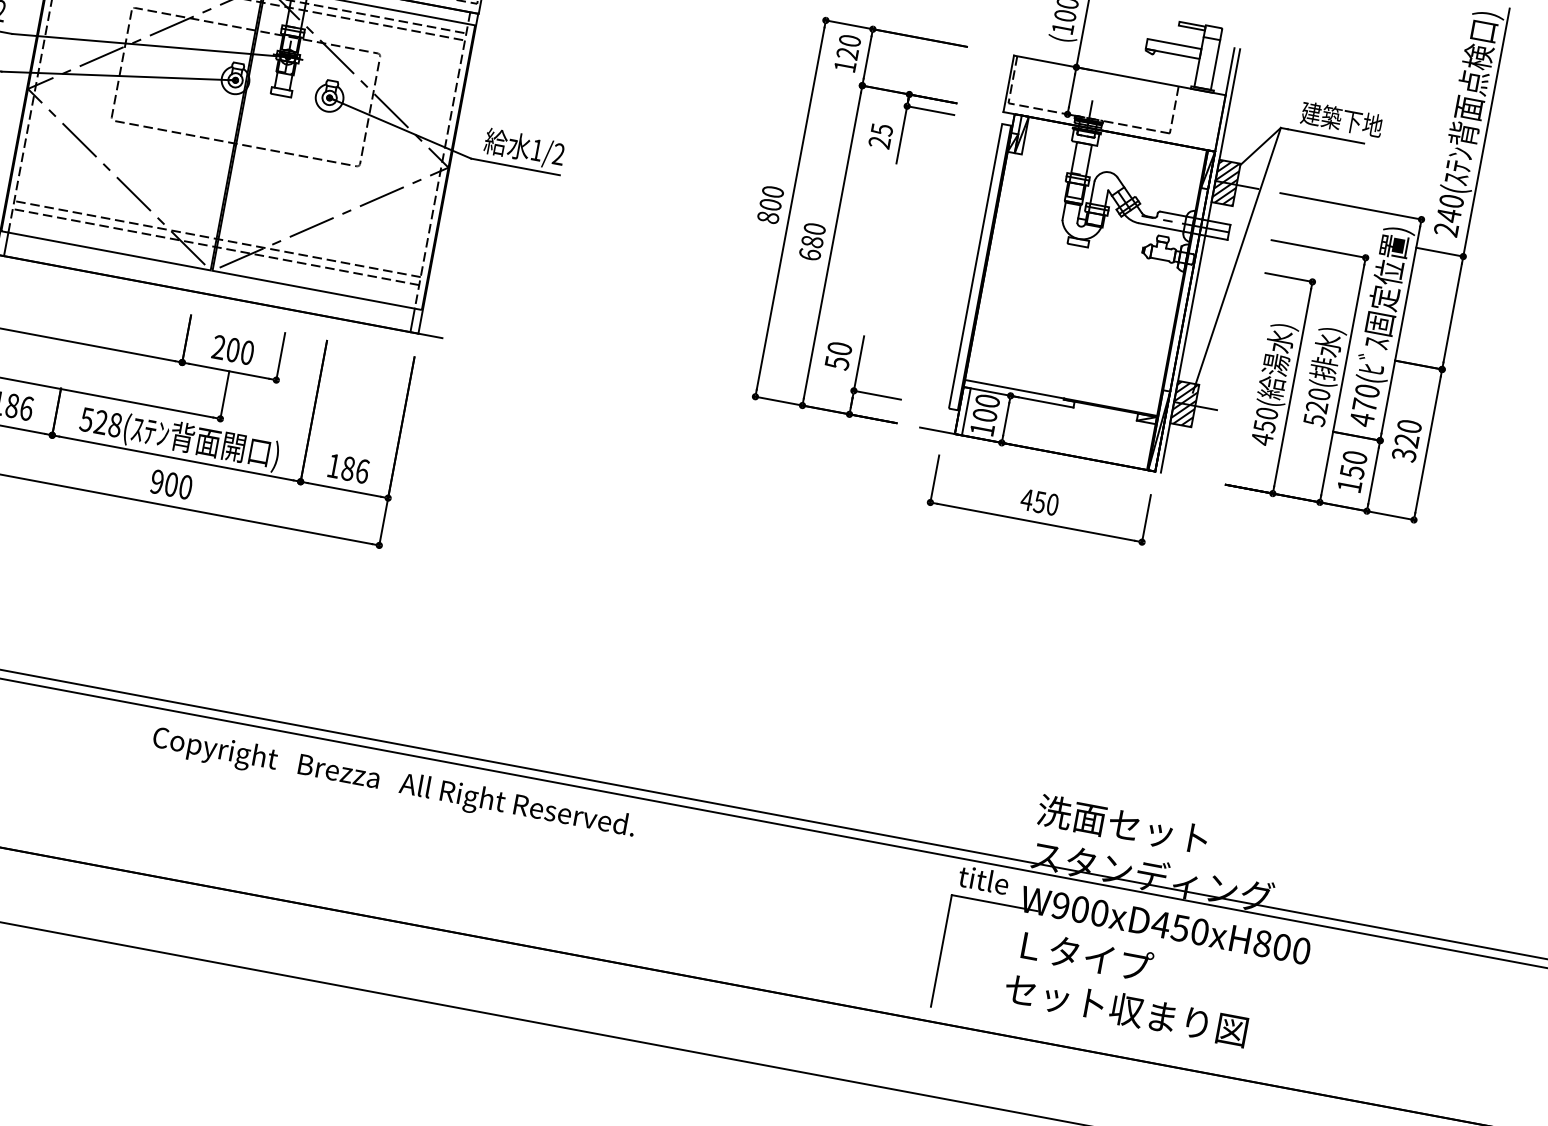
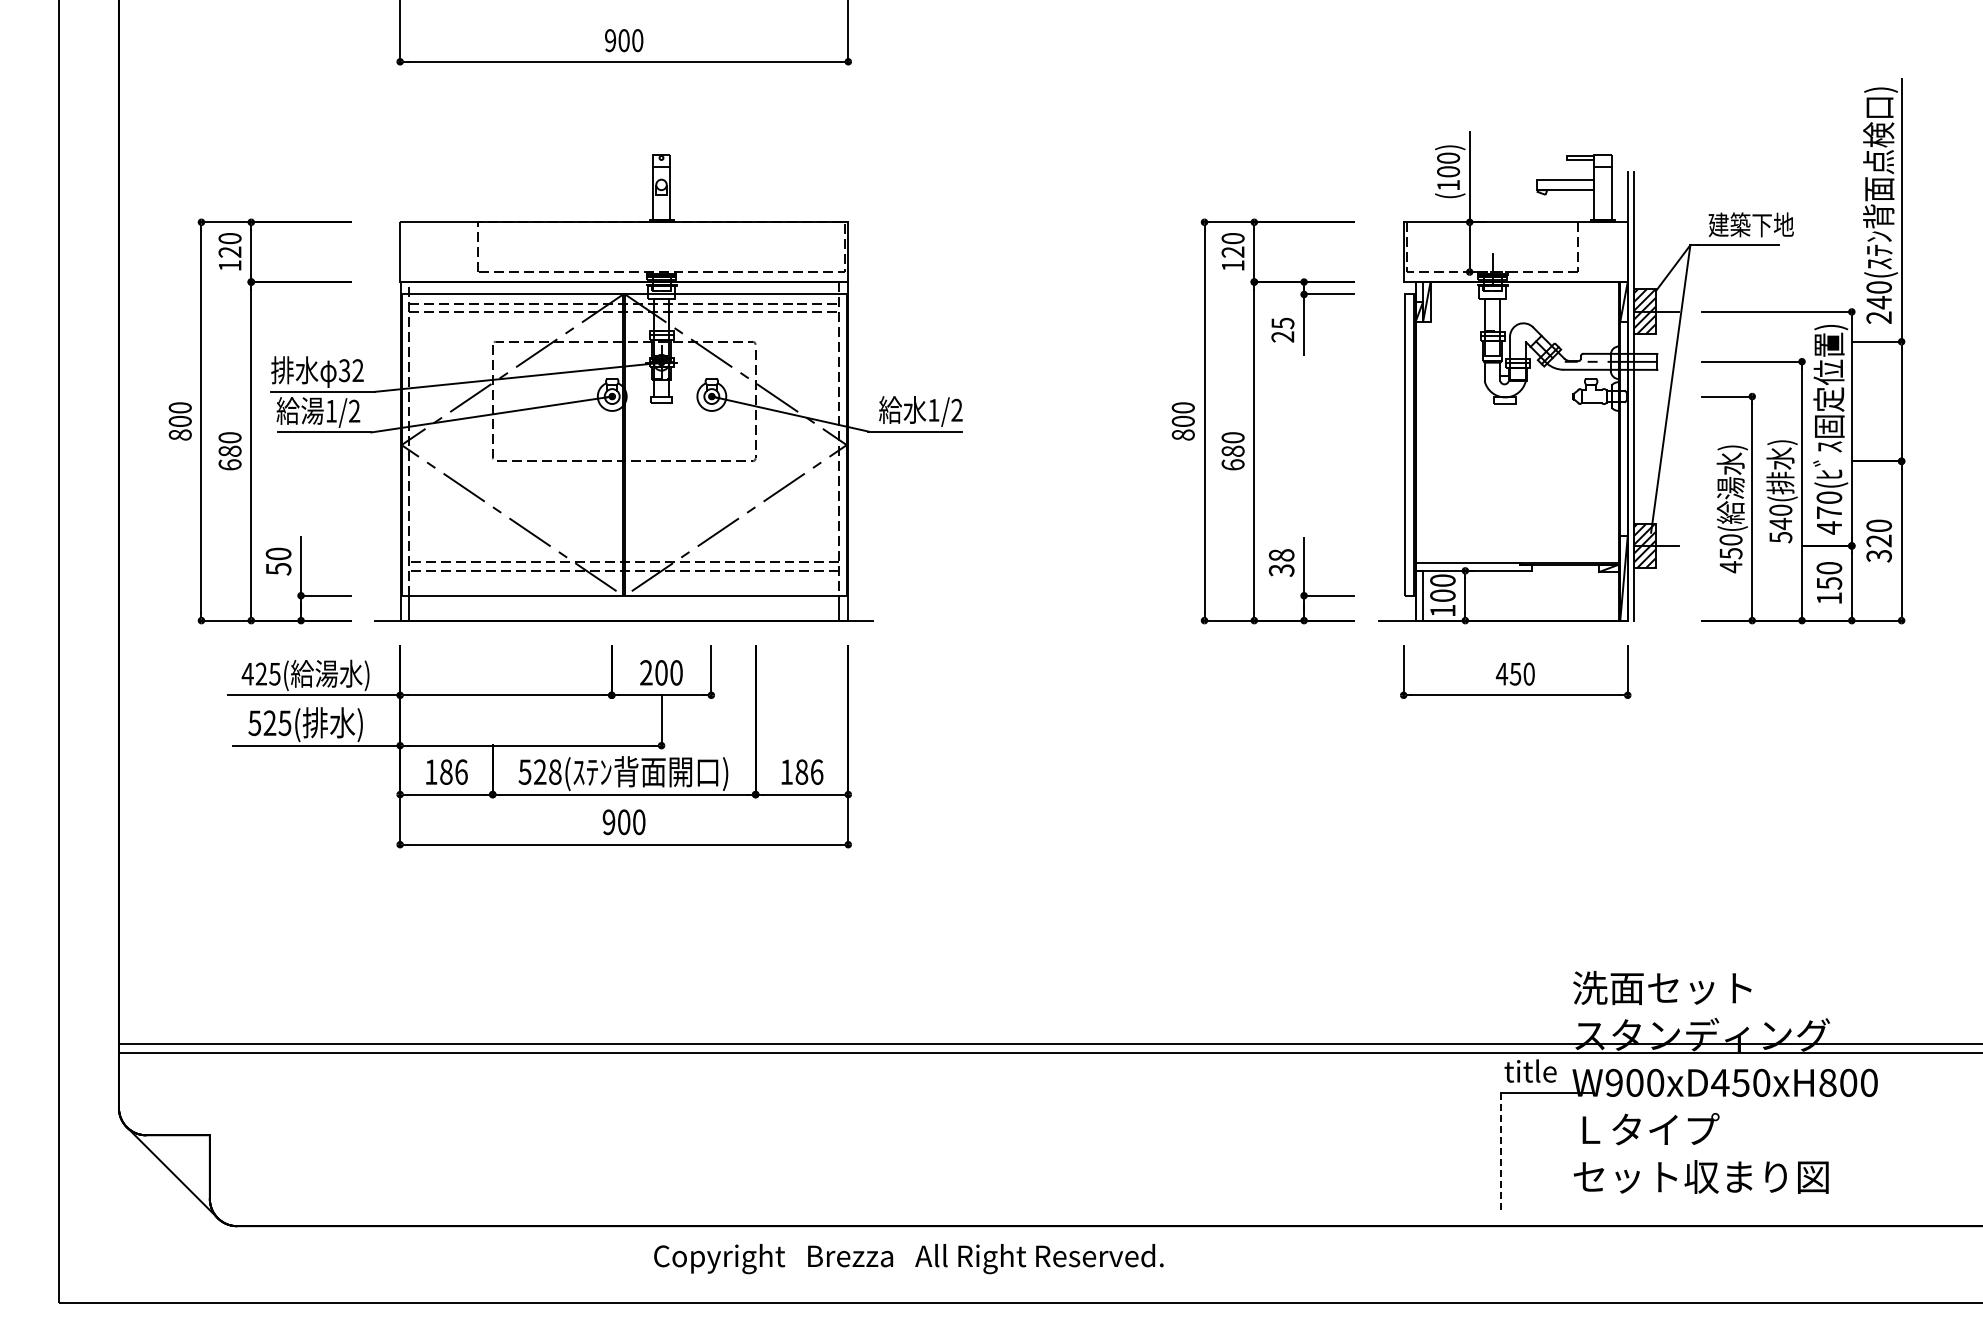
text: (838, 355) -> (1281, 562), 50 -> 38
text: (1316, 406) -> (1780, 523), 520( -> 540(
text: (393, 784) -> (908, 1259), moved
line: (941, 951) -> (1500, 1152), solid -> dashed

